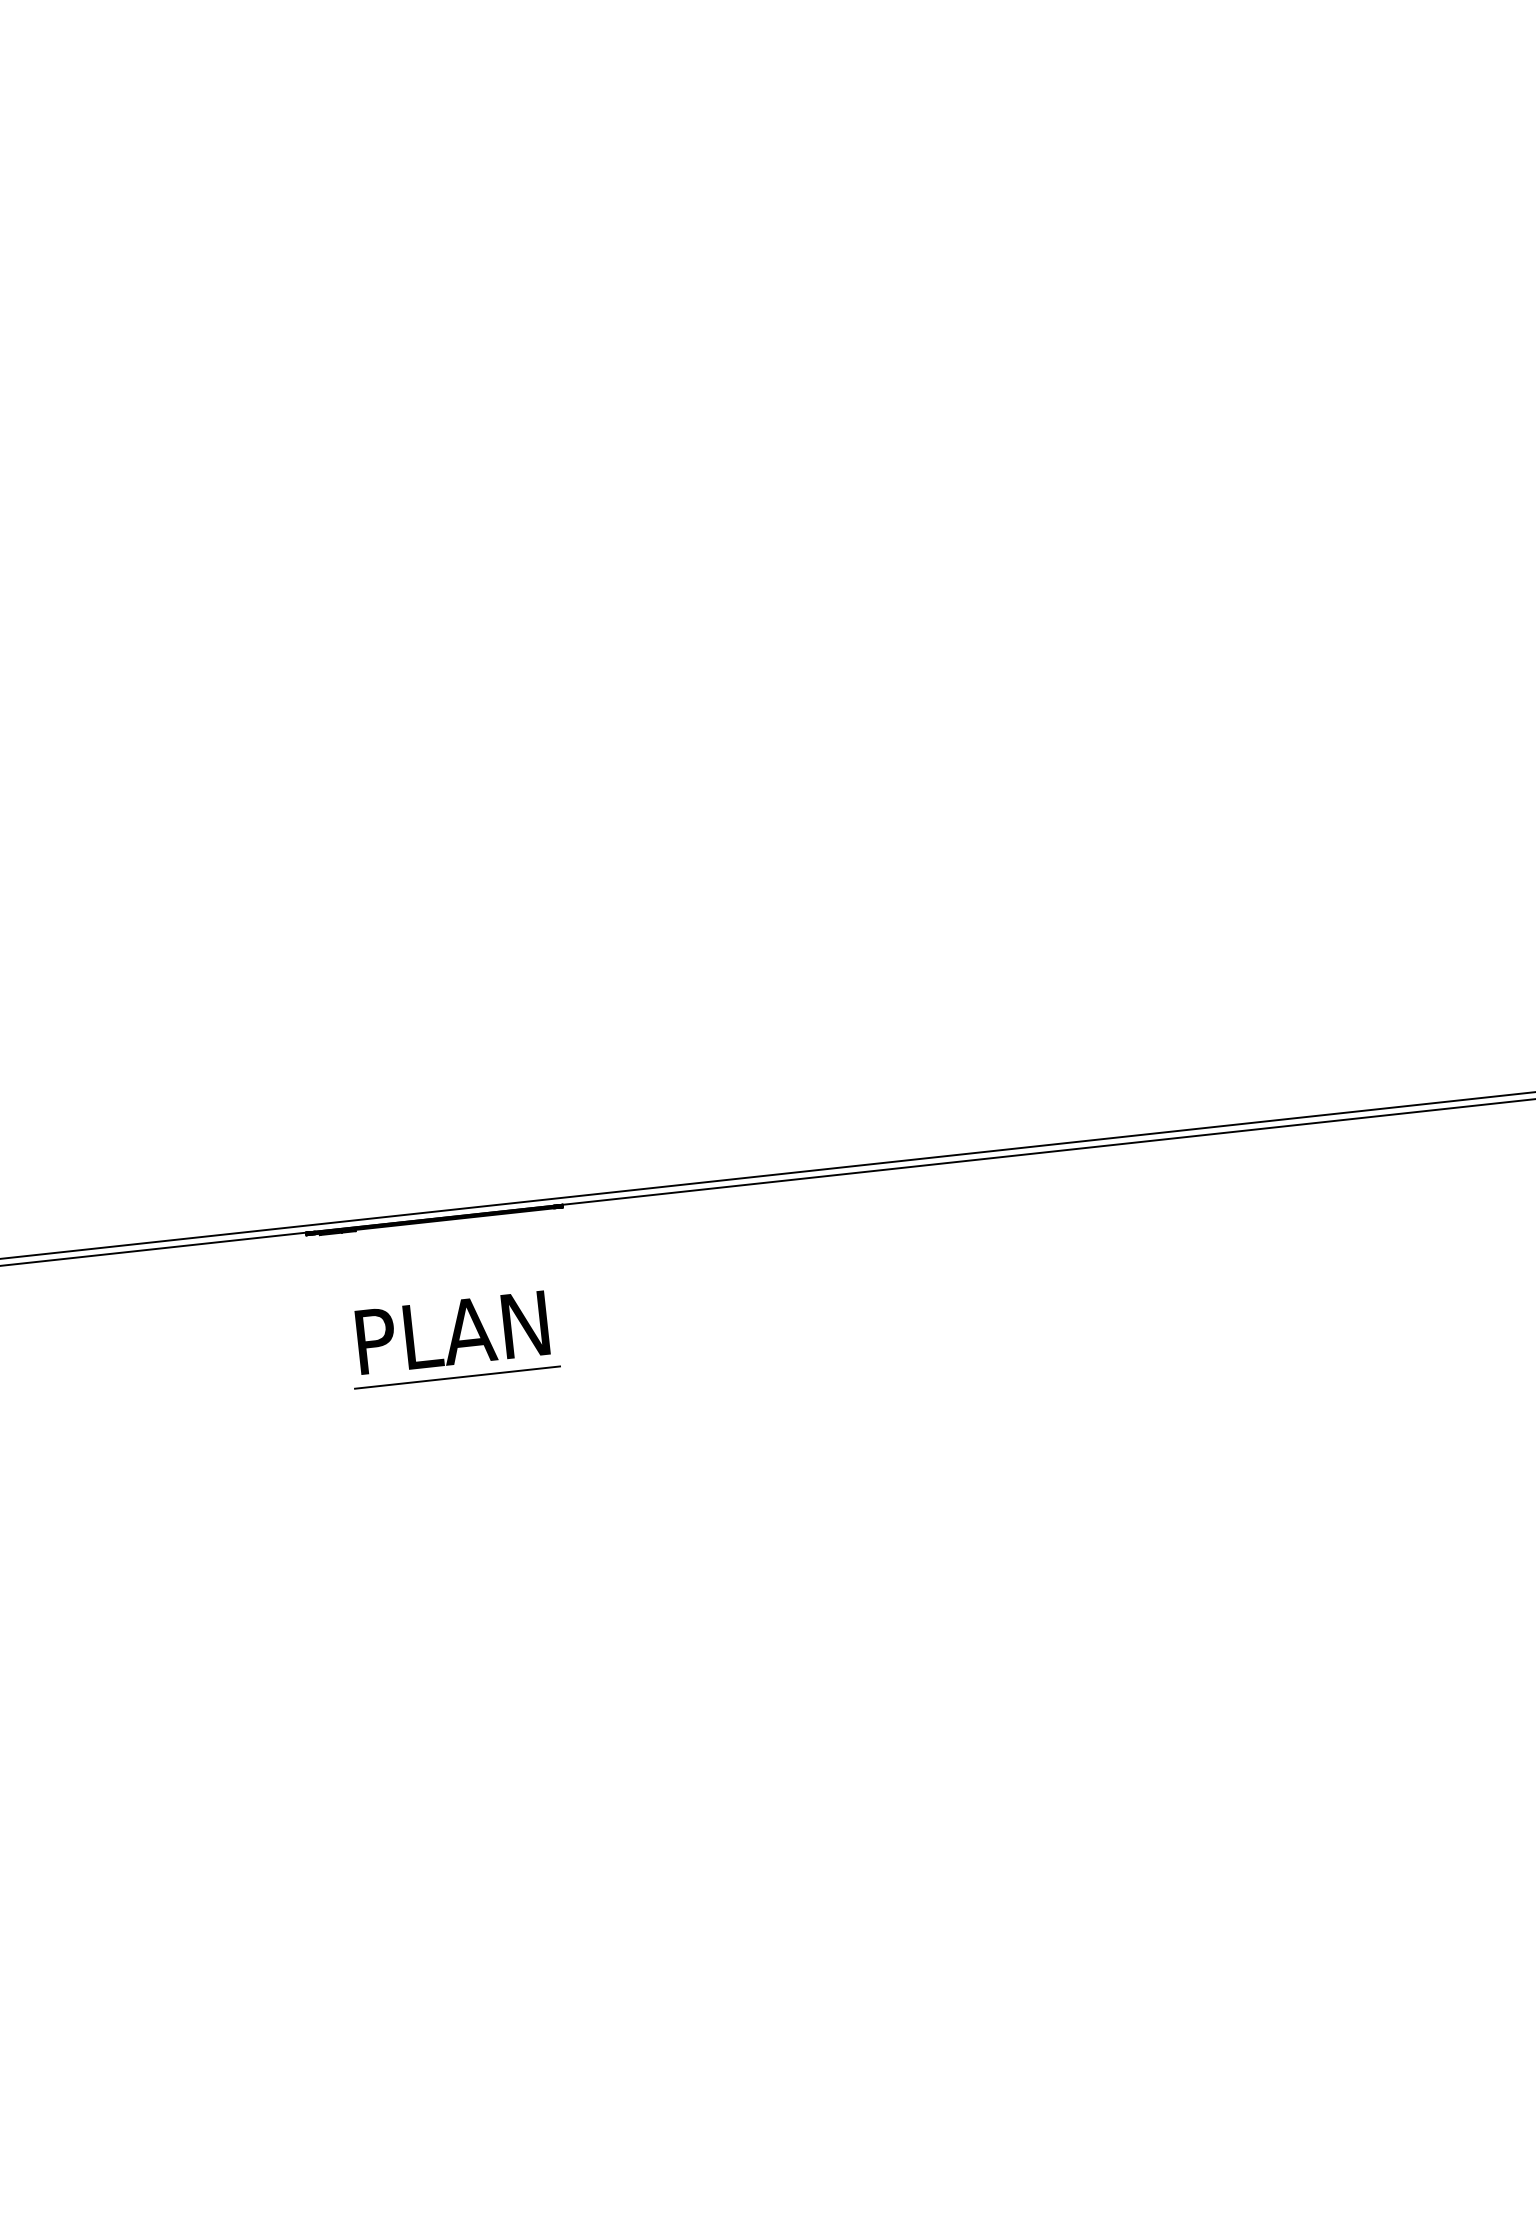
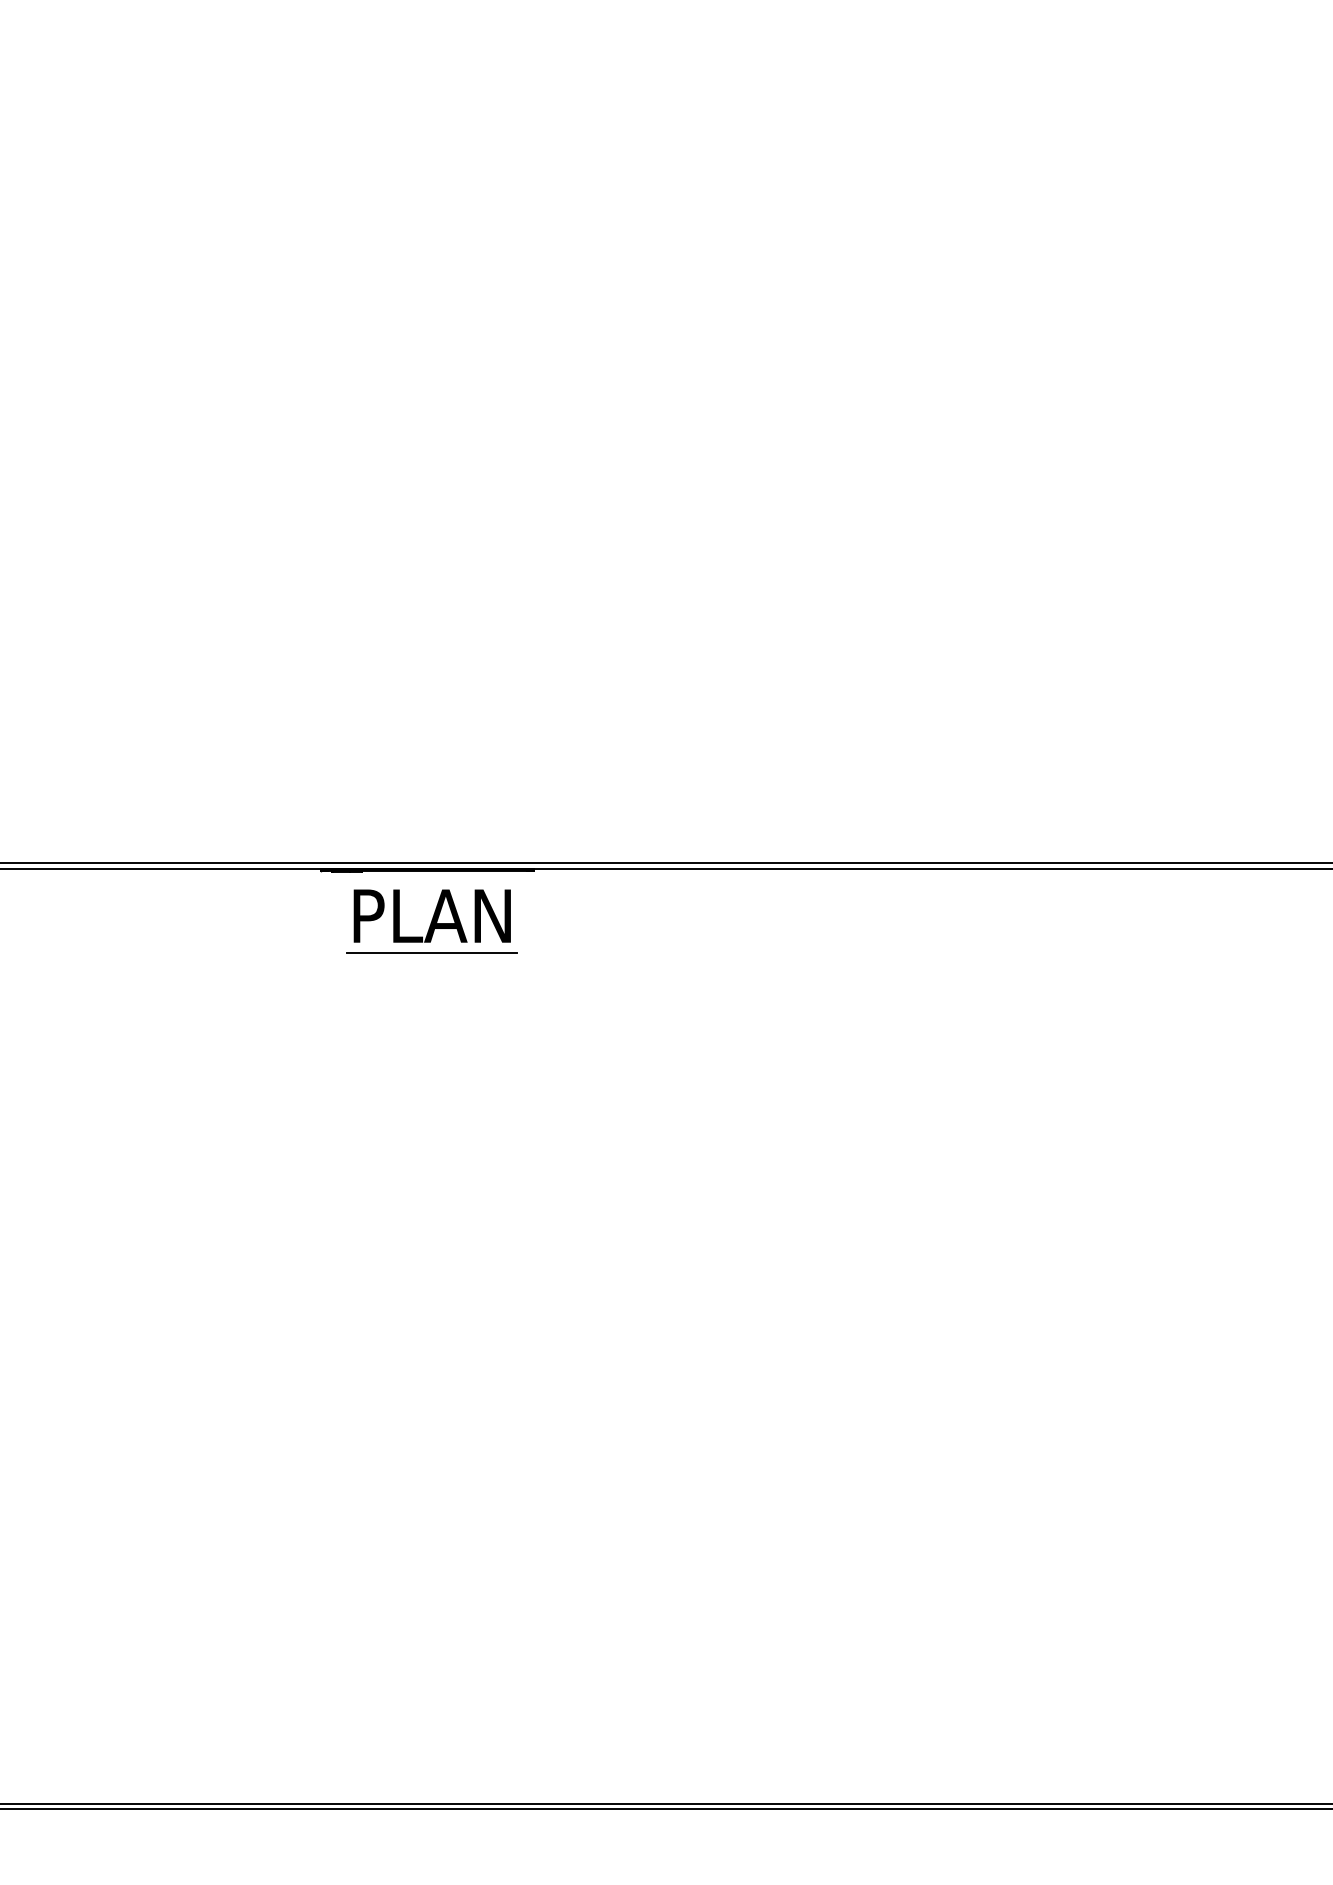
part: (452, 1339) -> (431, 921), moved

